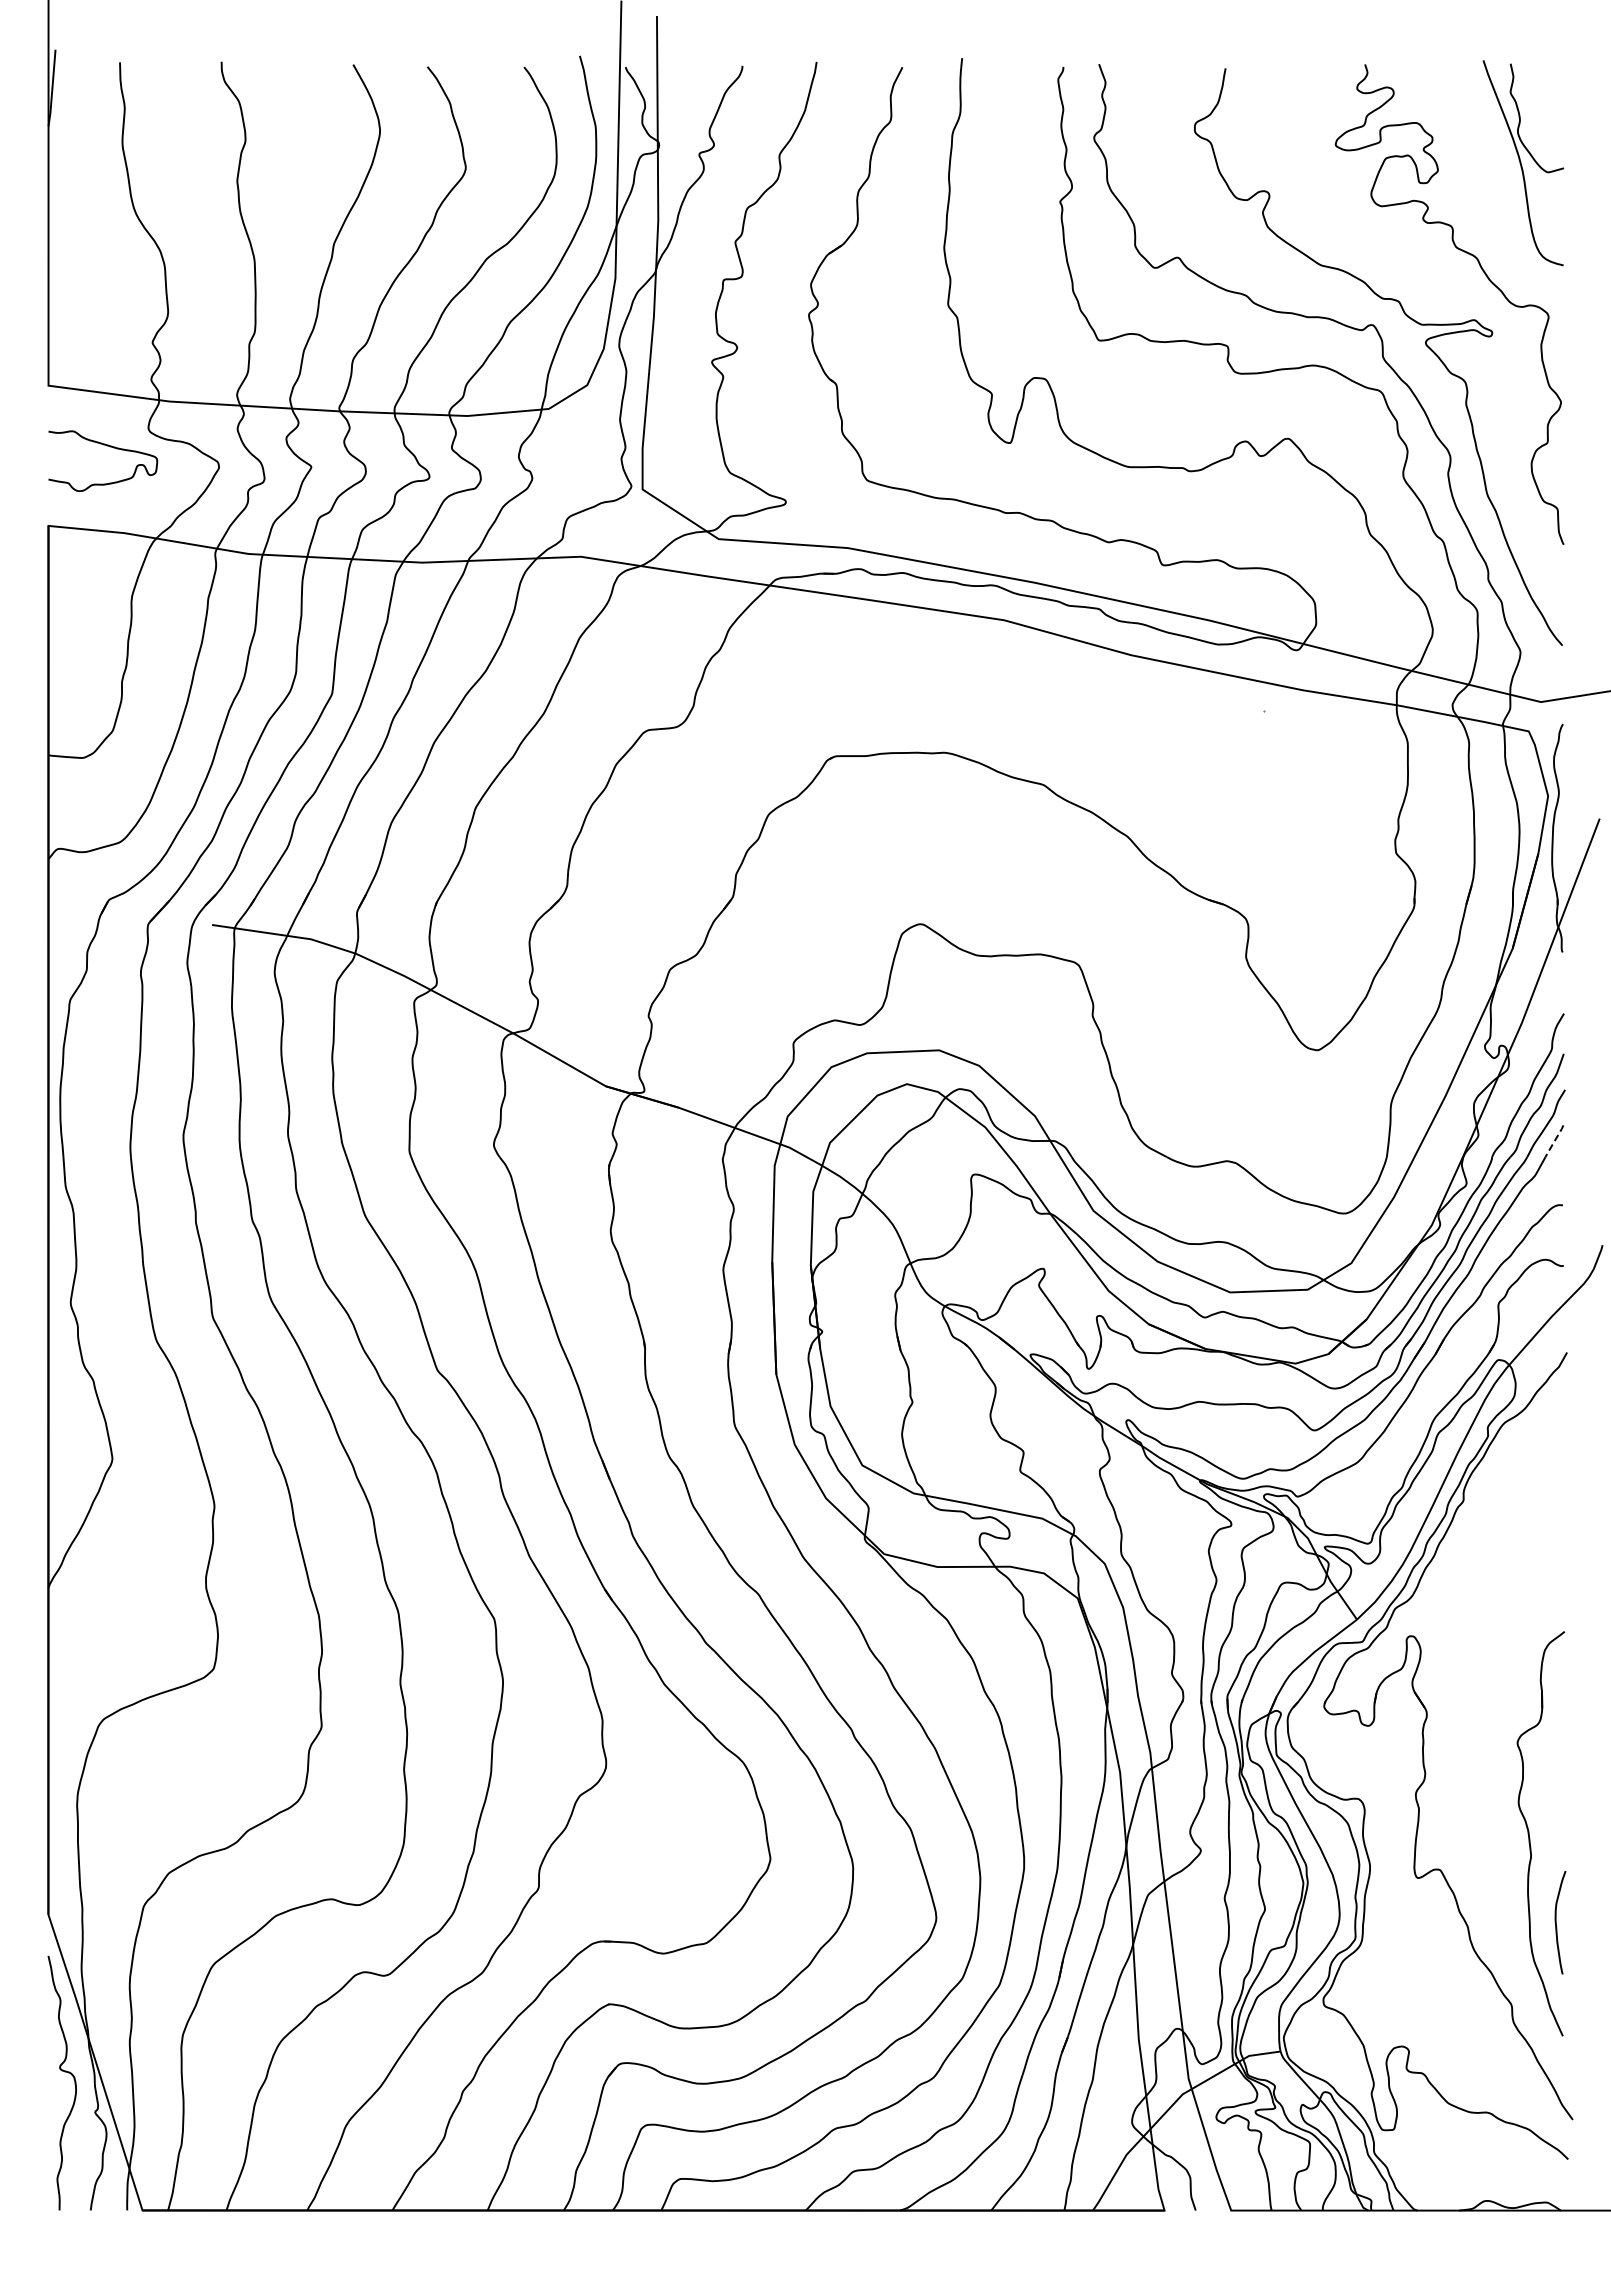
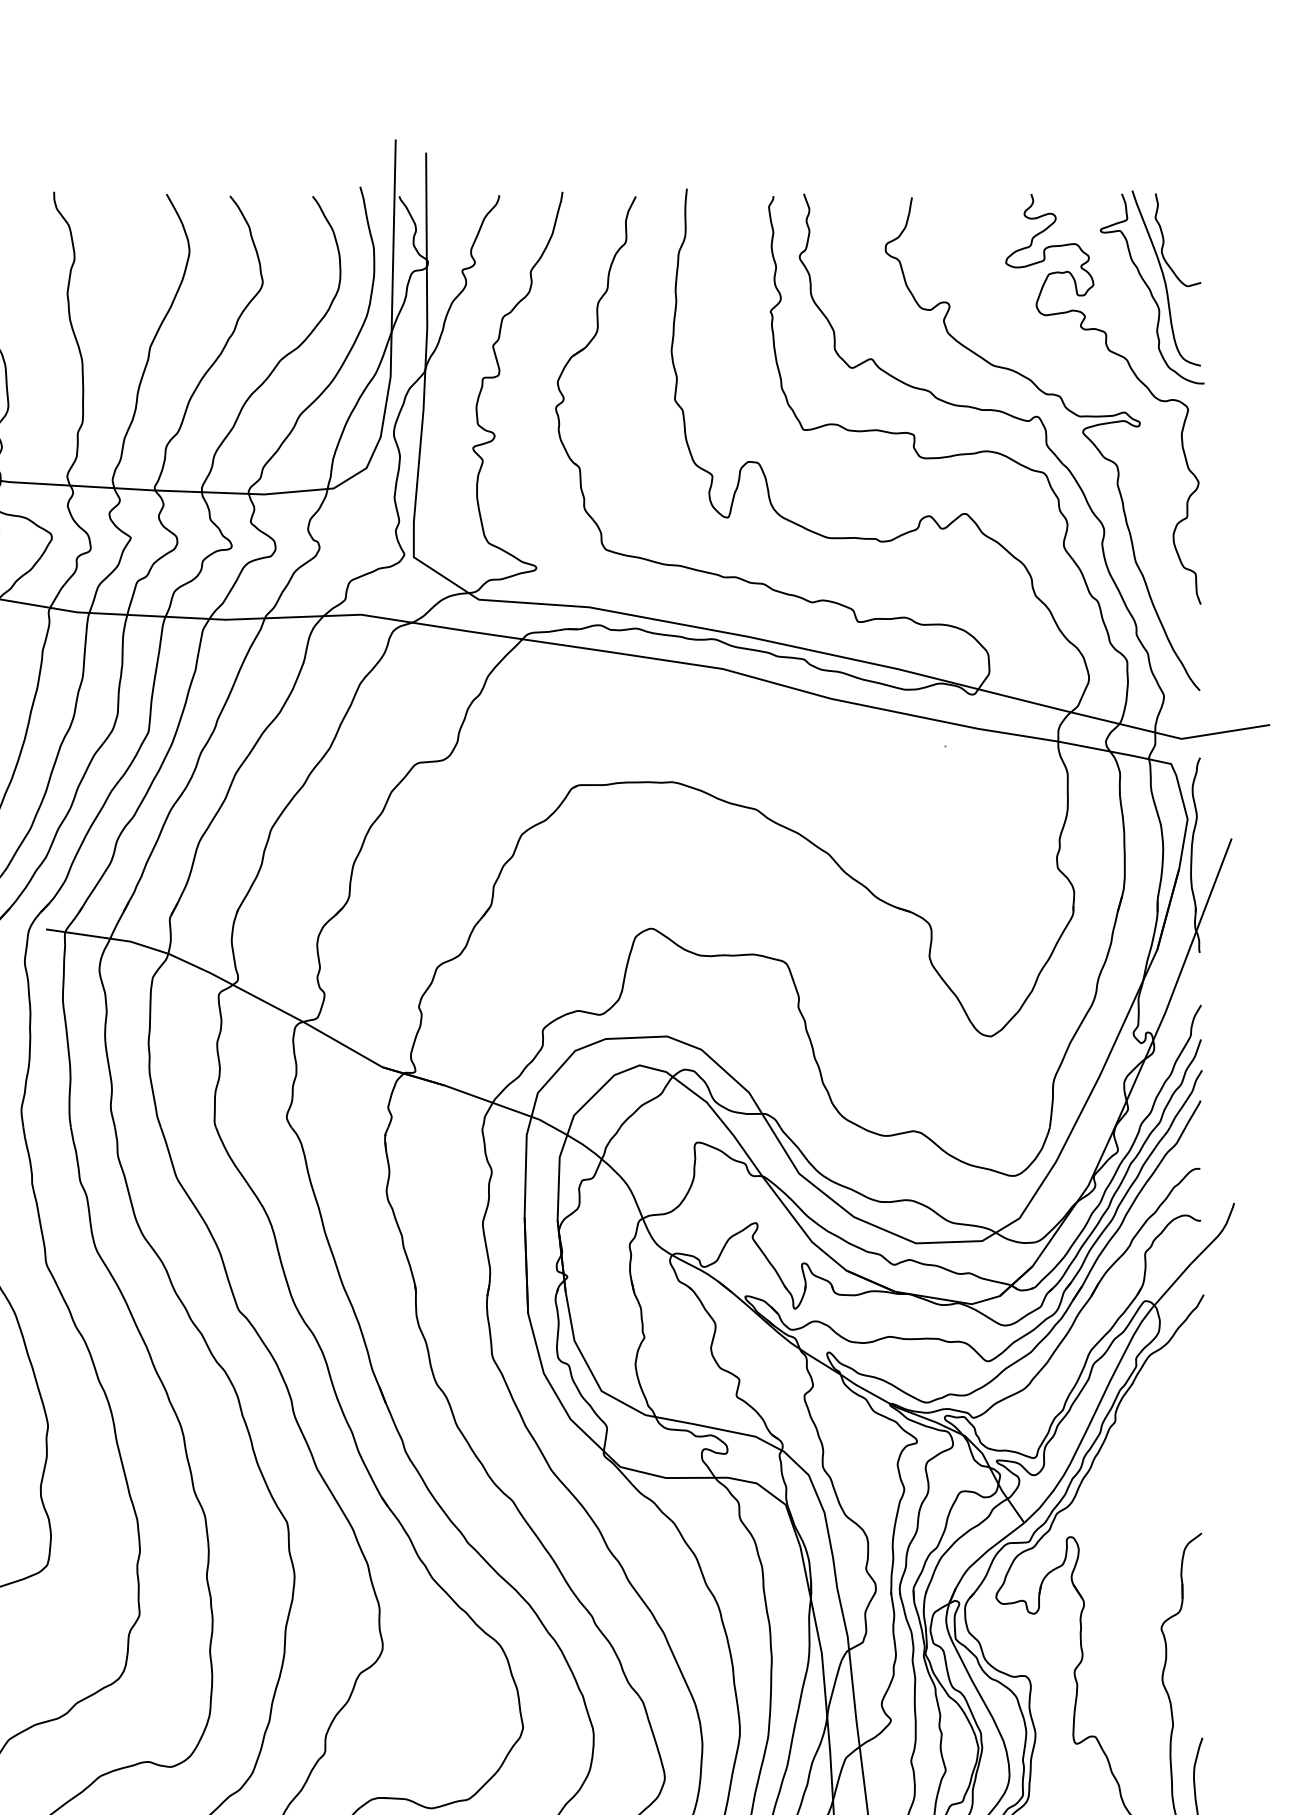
curve: (1504, 175) -> (1150, 288), added
line: (1554, 1141) -> (1193, 1114), dashed -> solid

